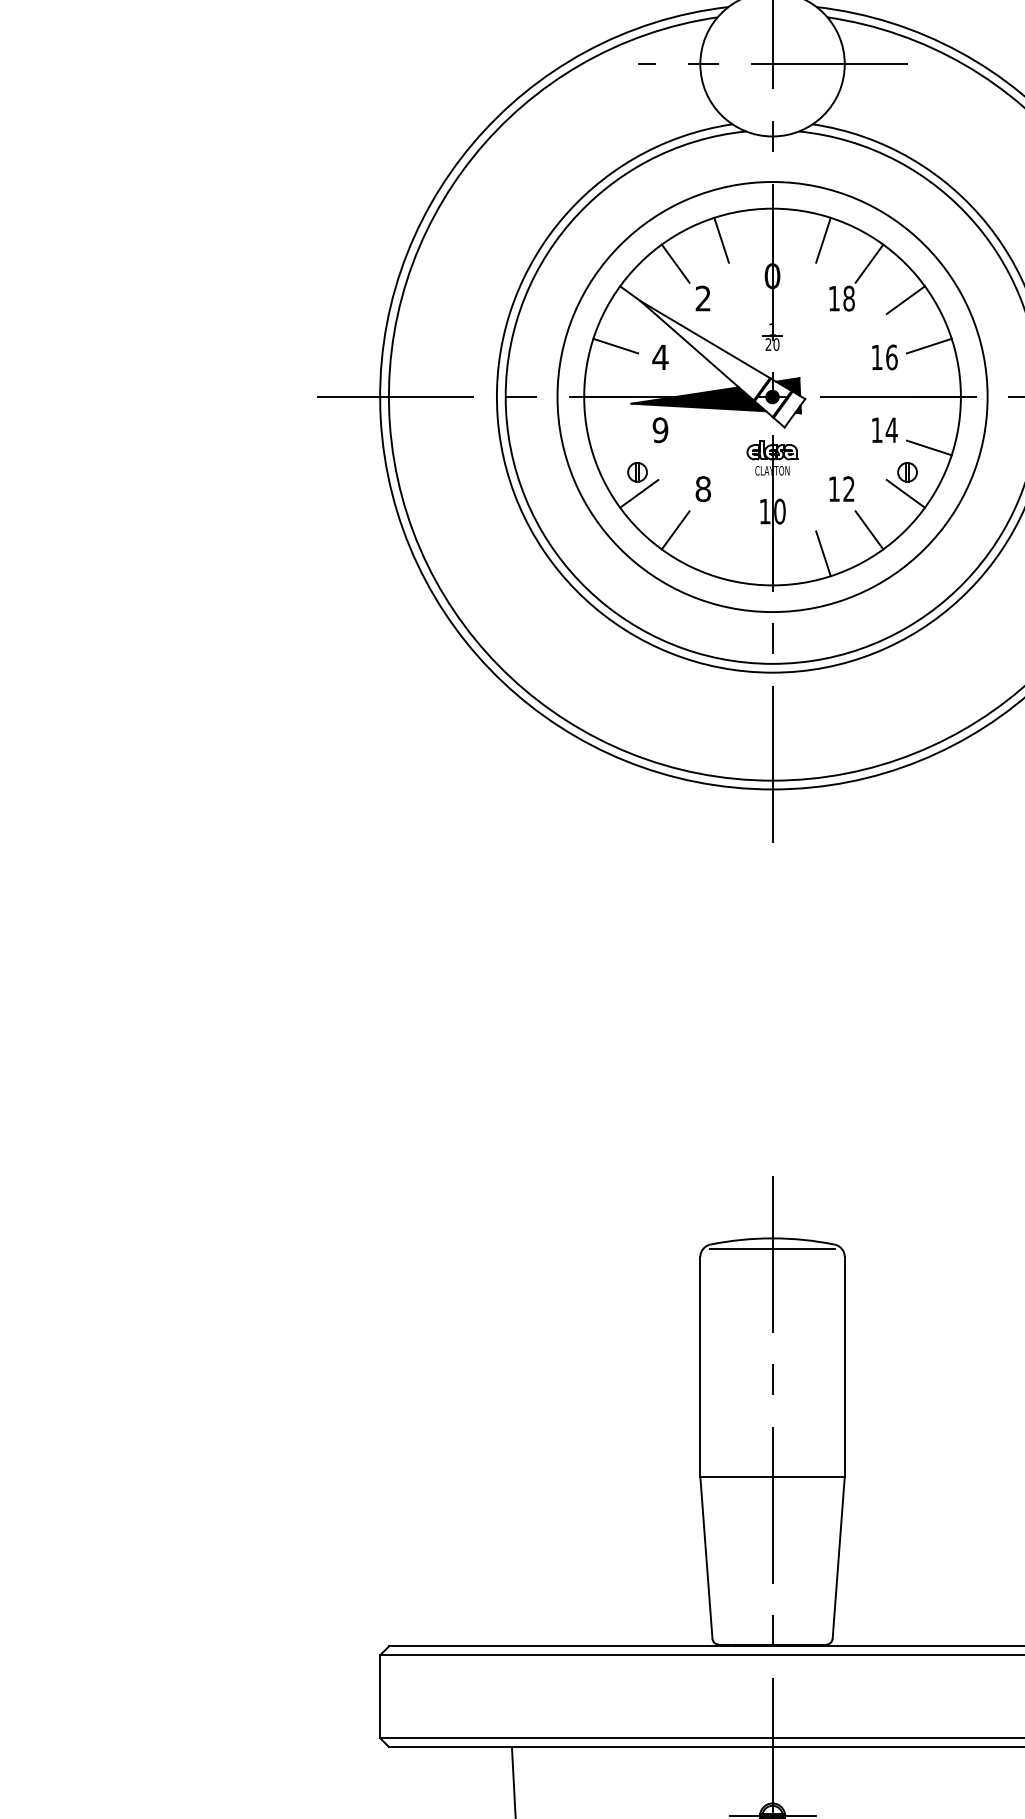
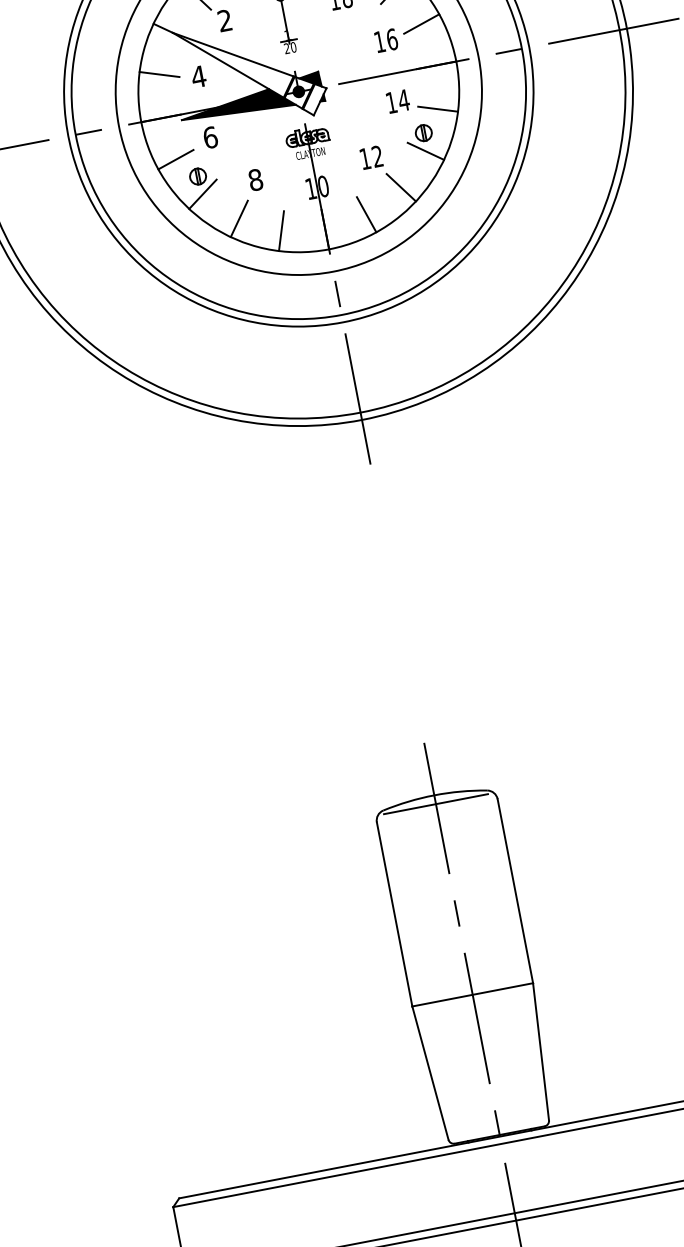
text: (660, 430) -> (210, 137), 9 -> 6
line: (615, 447) -> (175, 159), added
line: (721, 553) -> (281, 230), added

